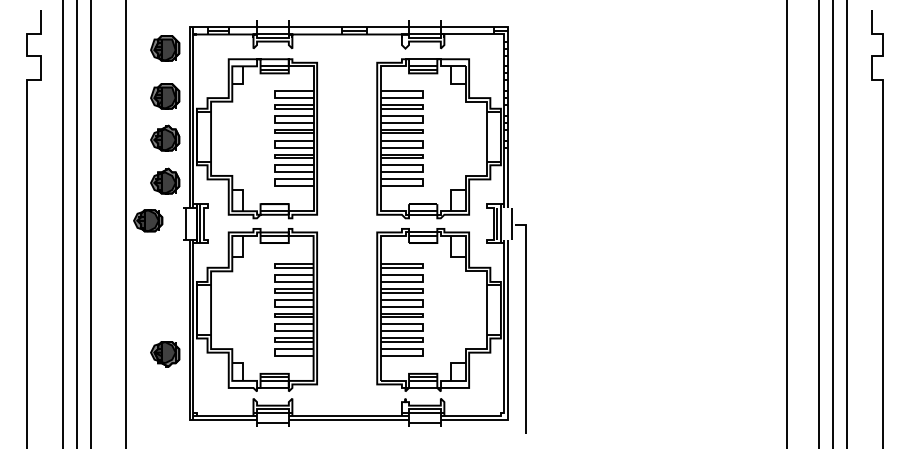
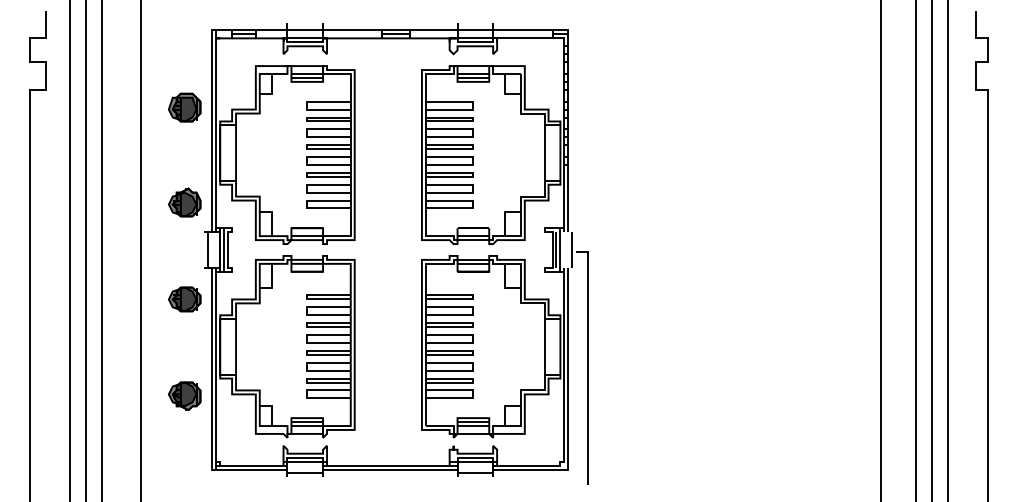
part: (165, 48) -> (185, 54), removed
part: (165, 137) -> (185, 153), removed
part: (148, 220) -> (185, 299), moved

